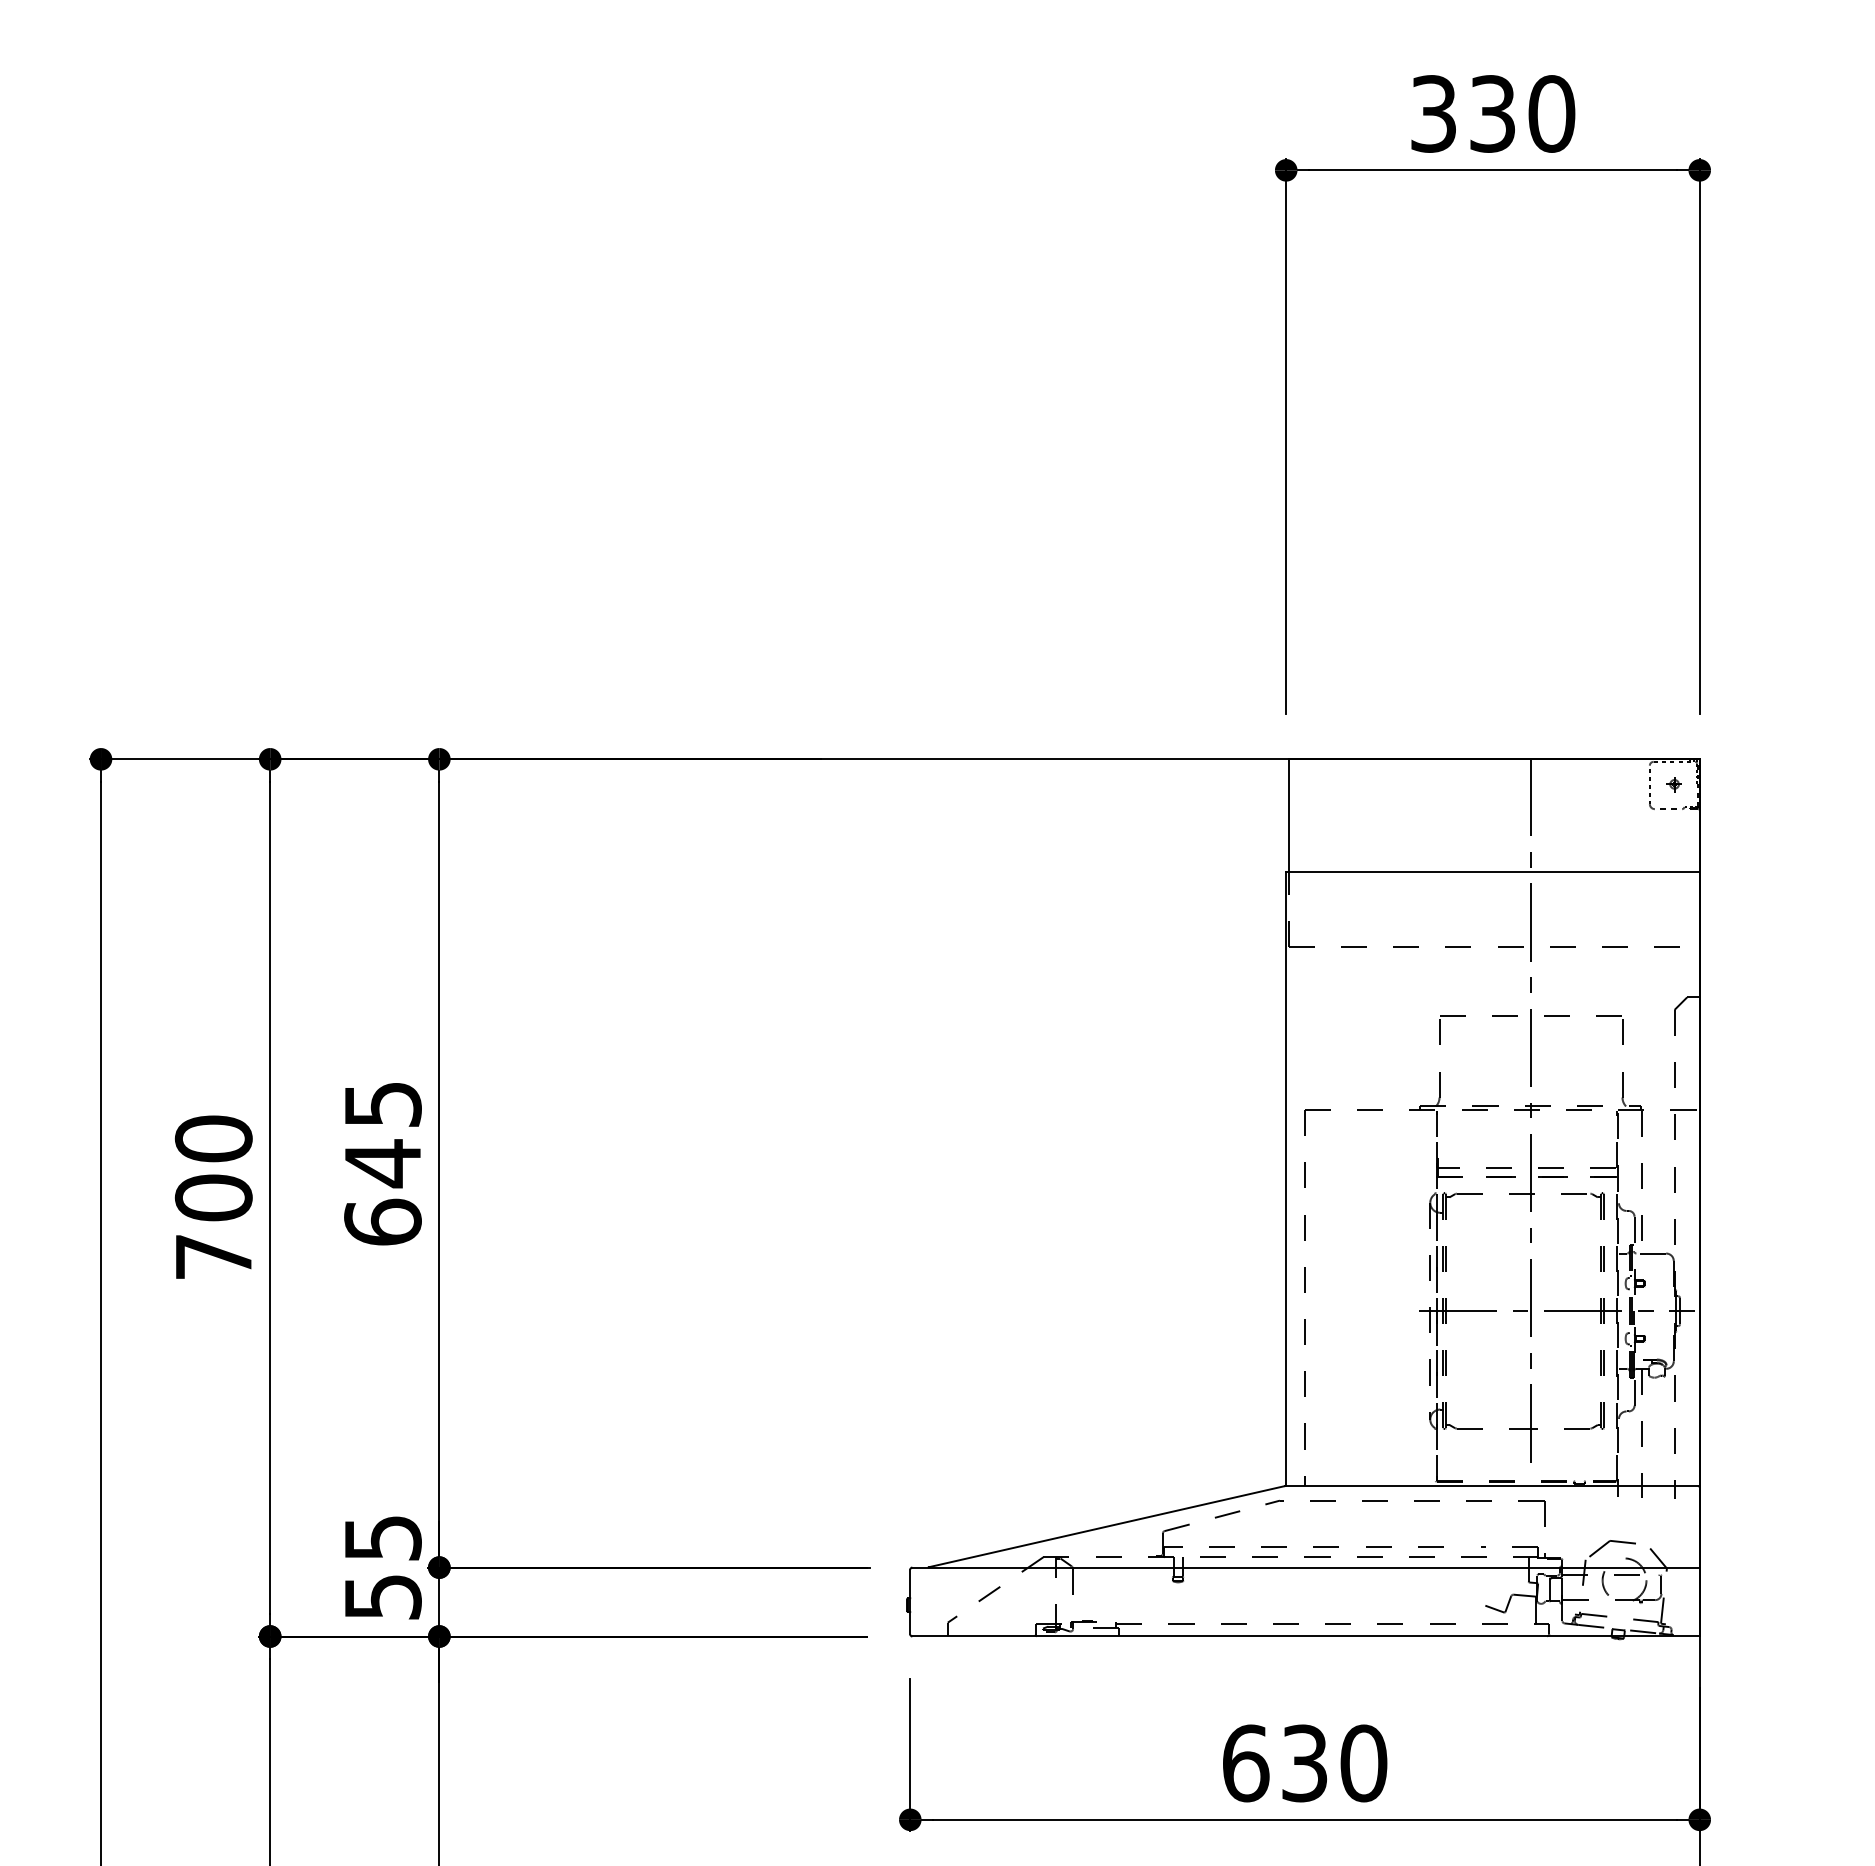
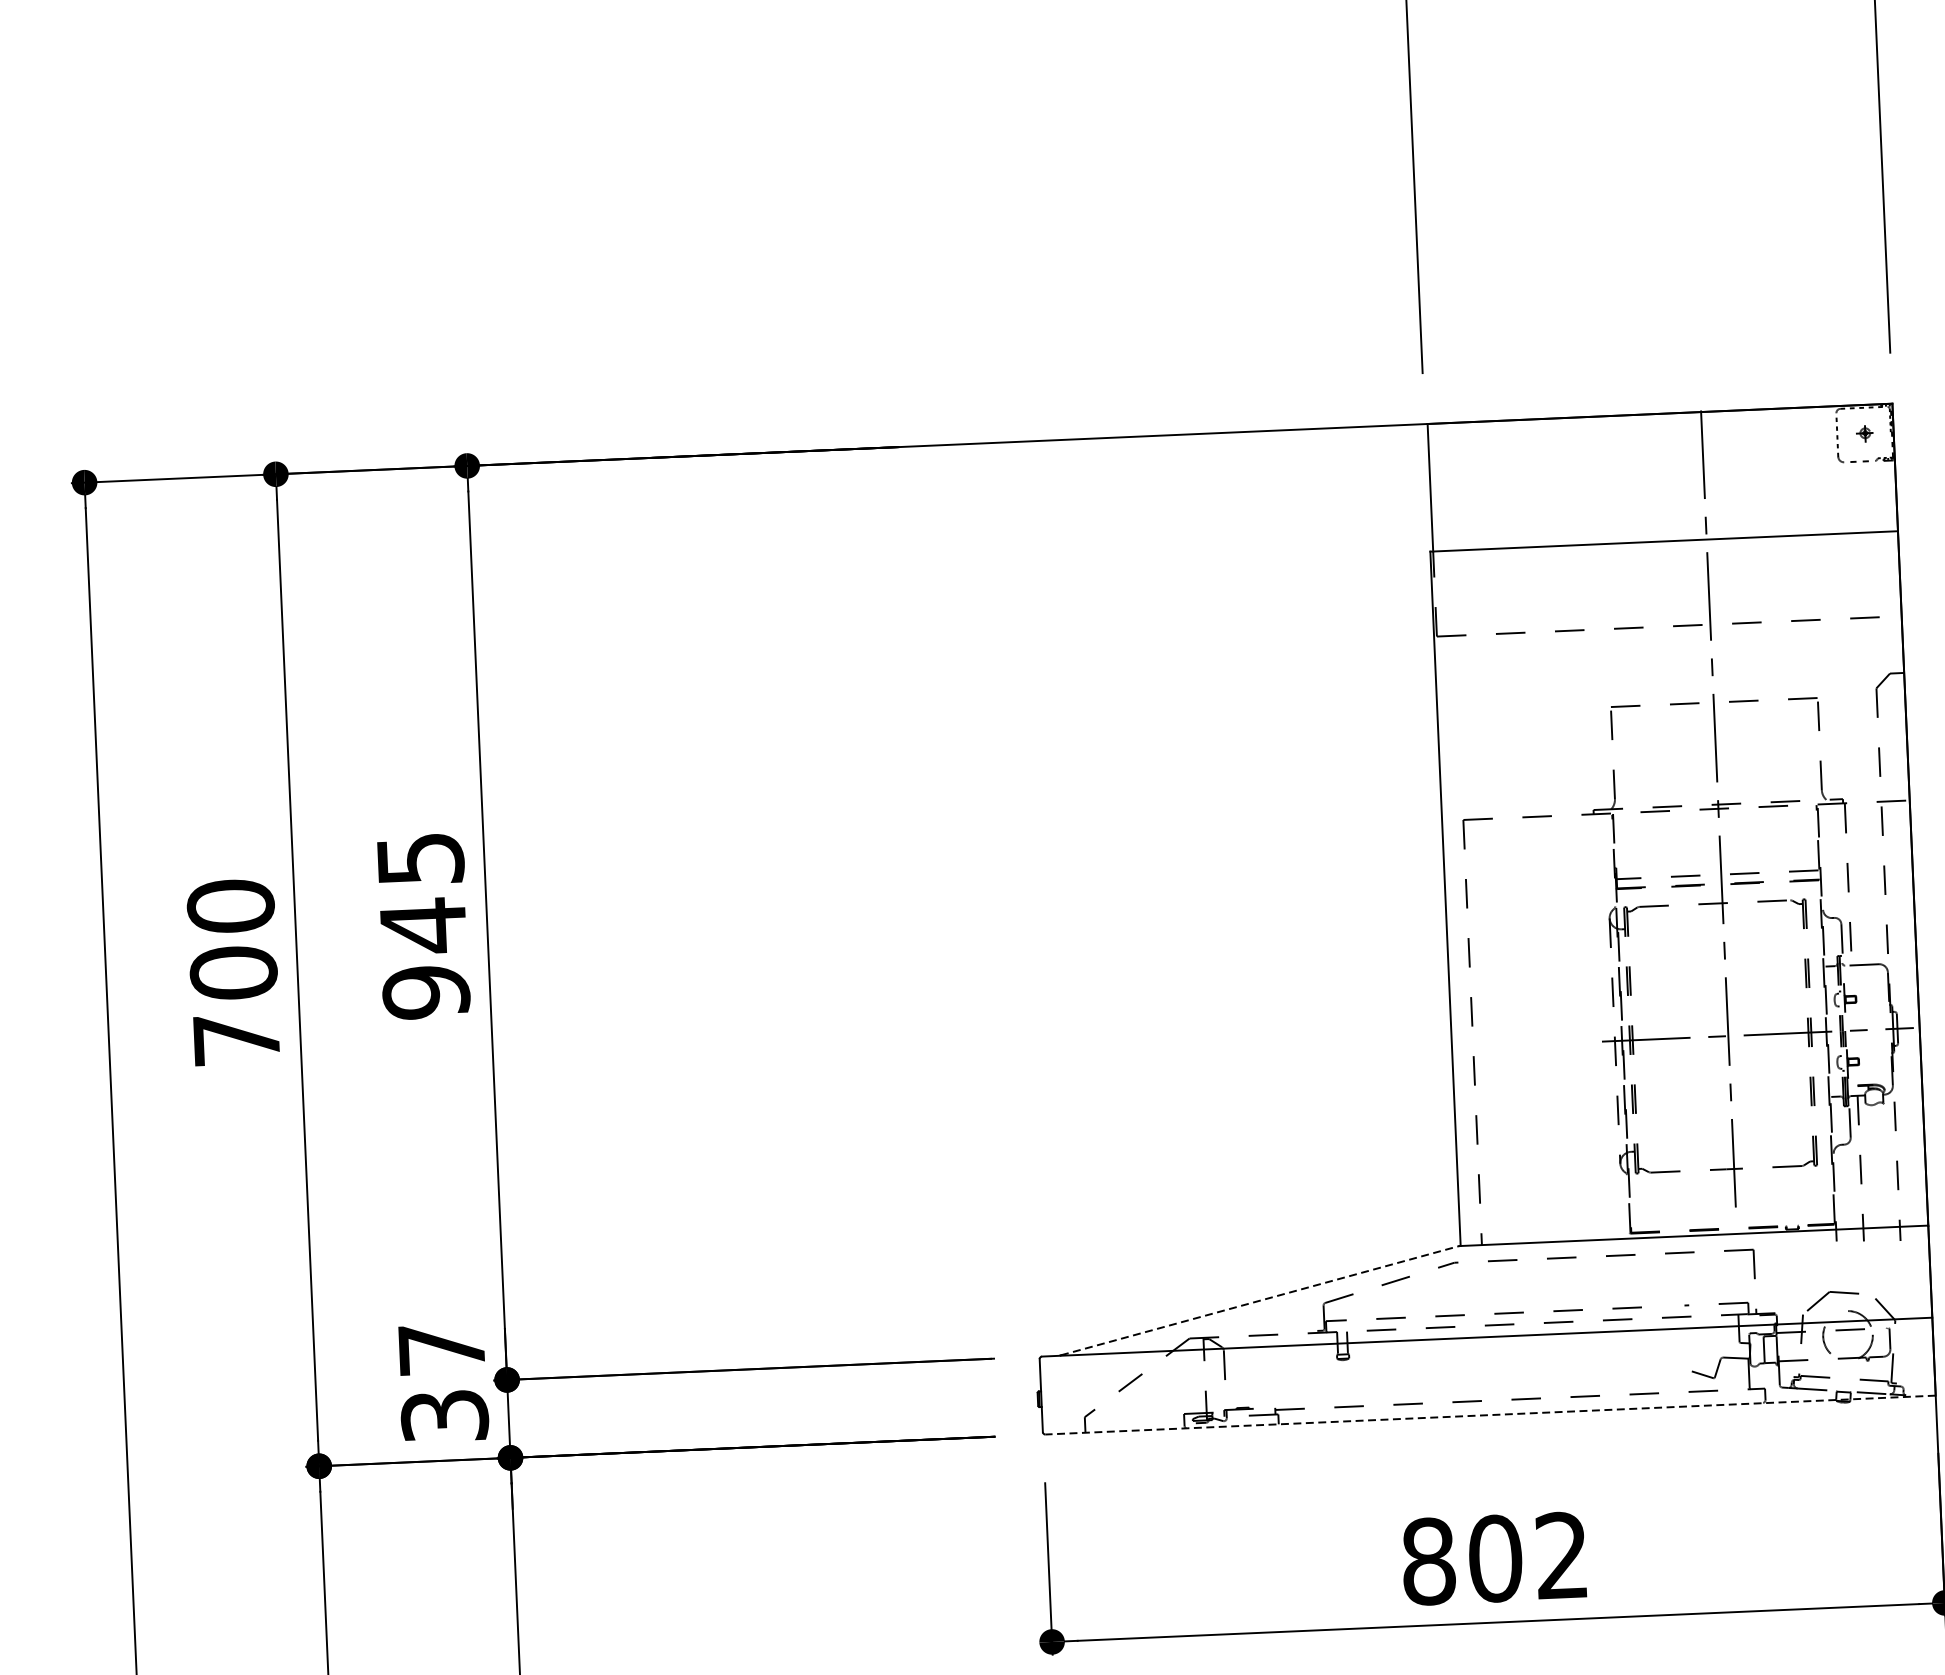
text: (382, 1222) -> (425, 992), 645 -> 945
line: (1107, 1526) -> (1260, 1300), solid -> dashed
text: (382, 1567) -> (442, 1382), 55 -> 37
line: (1306, 1636) -> (1491, 1415), solid -> dashed
text: (1304, 1763) -> (1495, 1558), 630 -> 802

